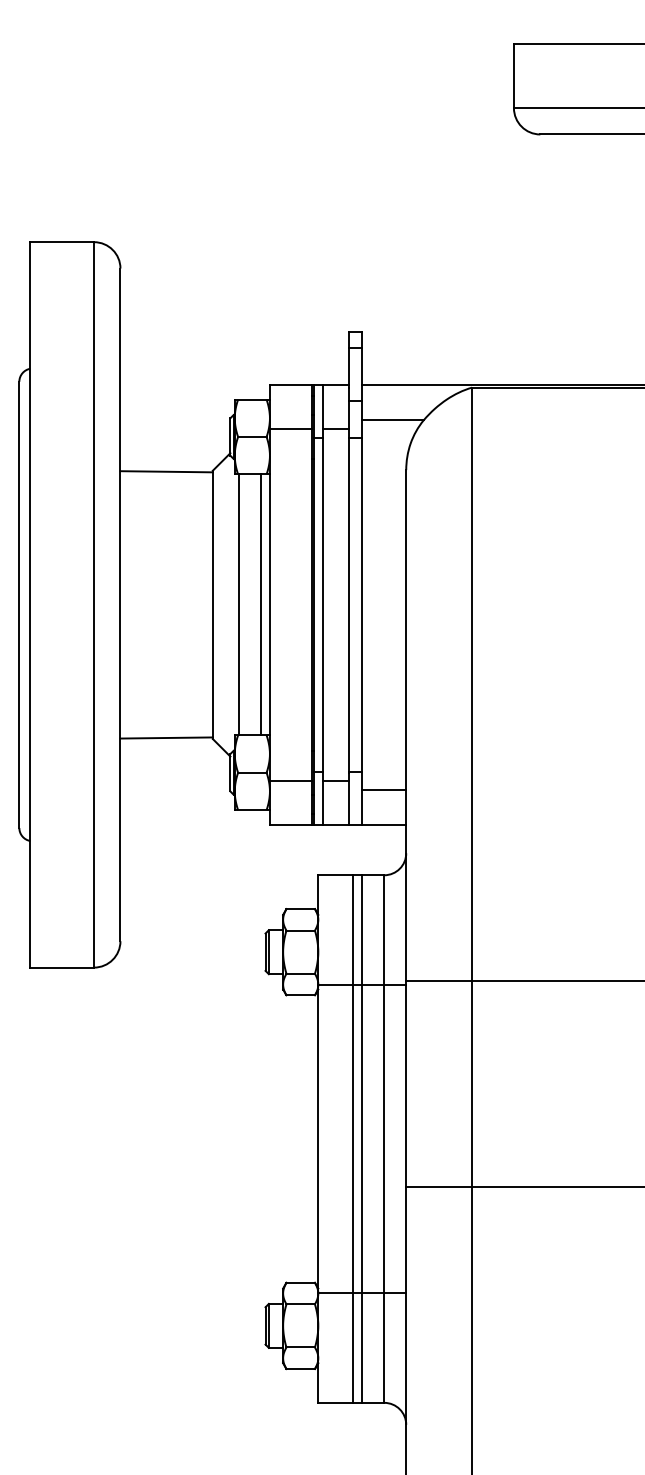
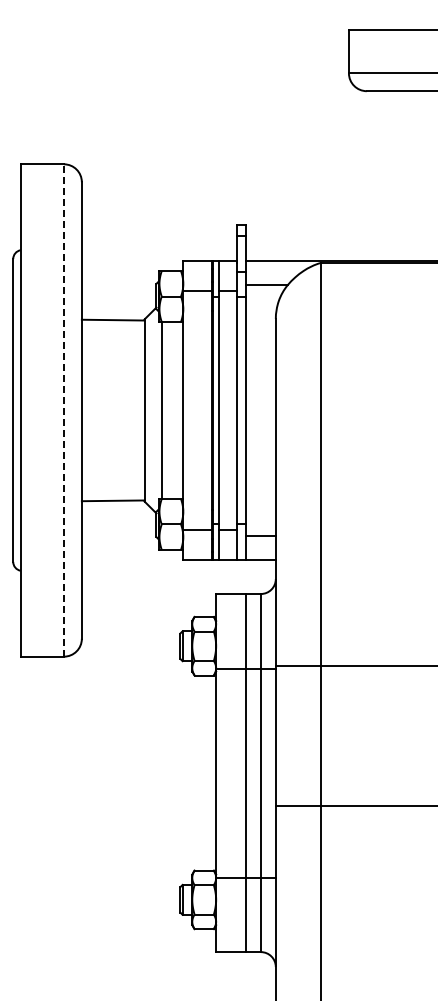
line: (93, 603) -> (63, 409), solid -> dashed
line: (261, 604) -> (177, 410), removed
line: (354, 1139) -> (240, 773), removed

